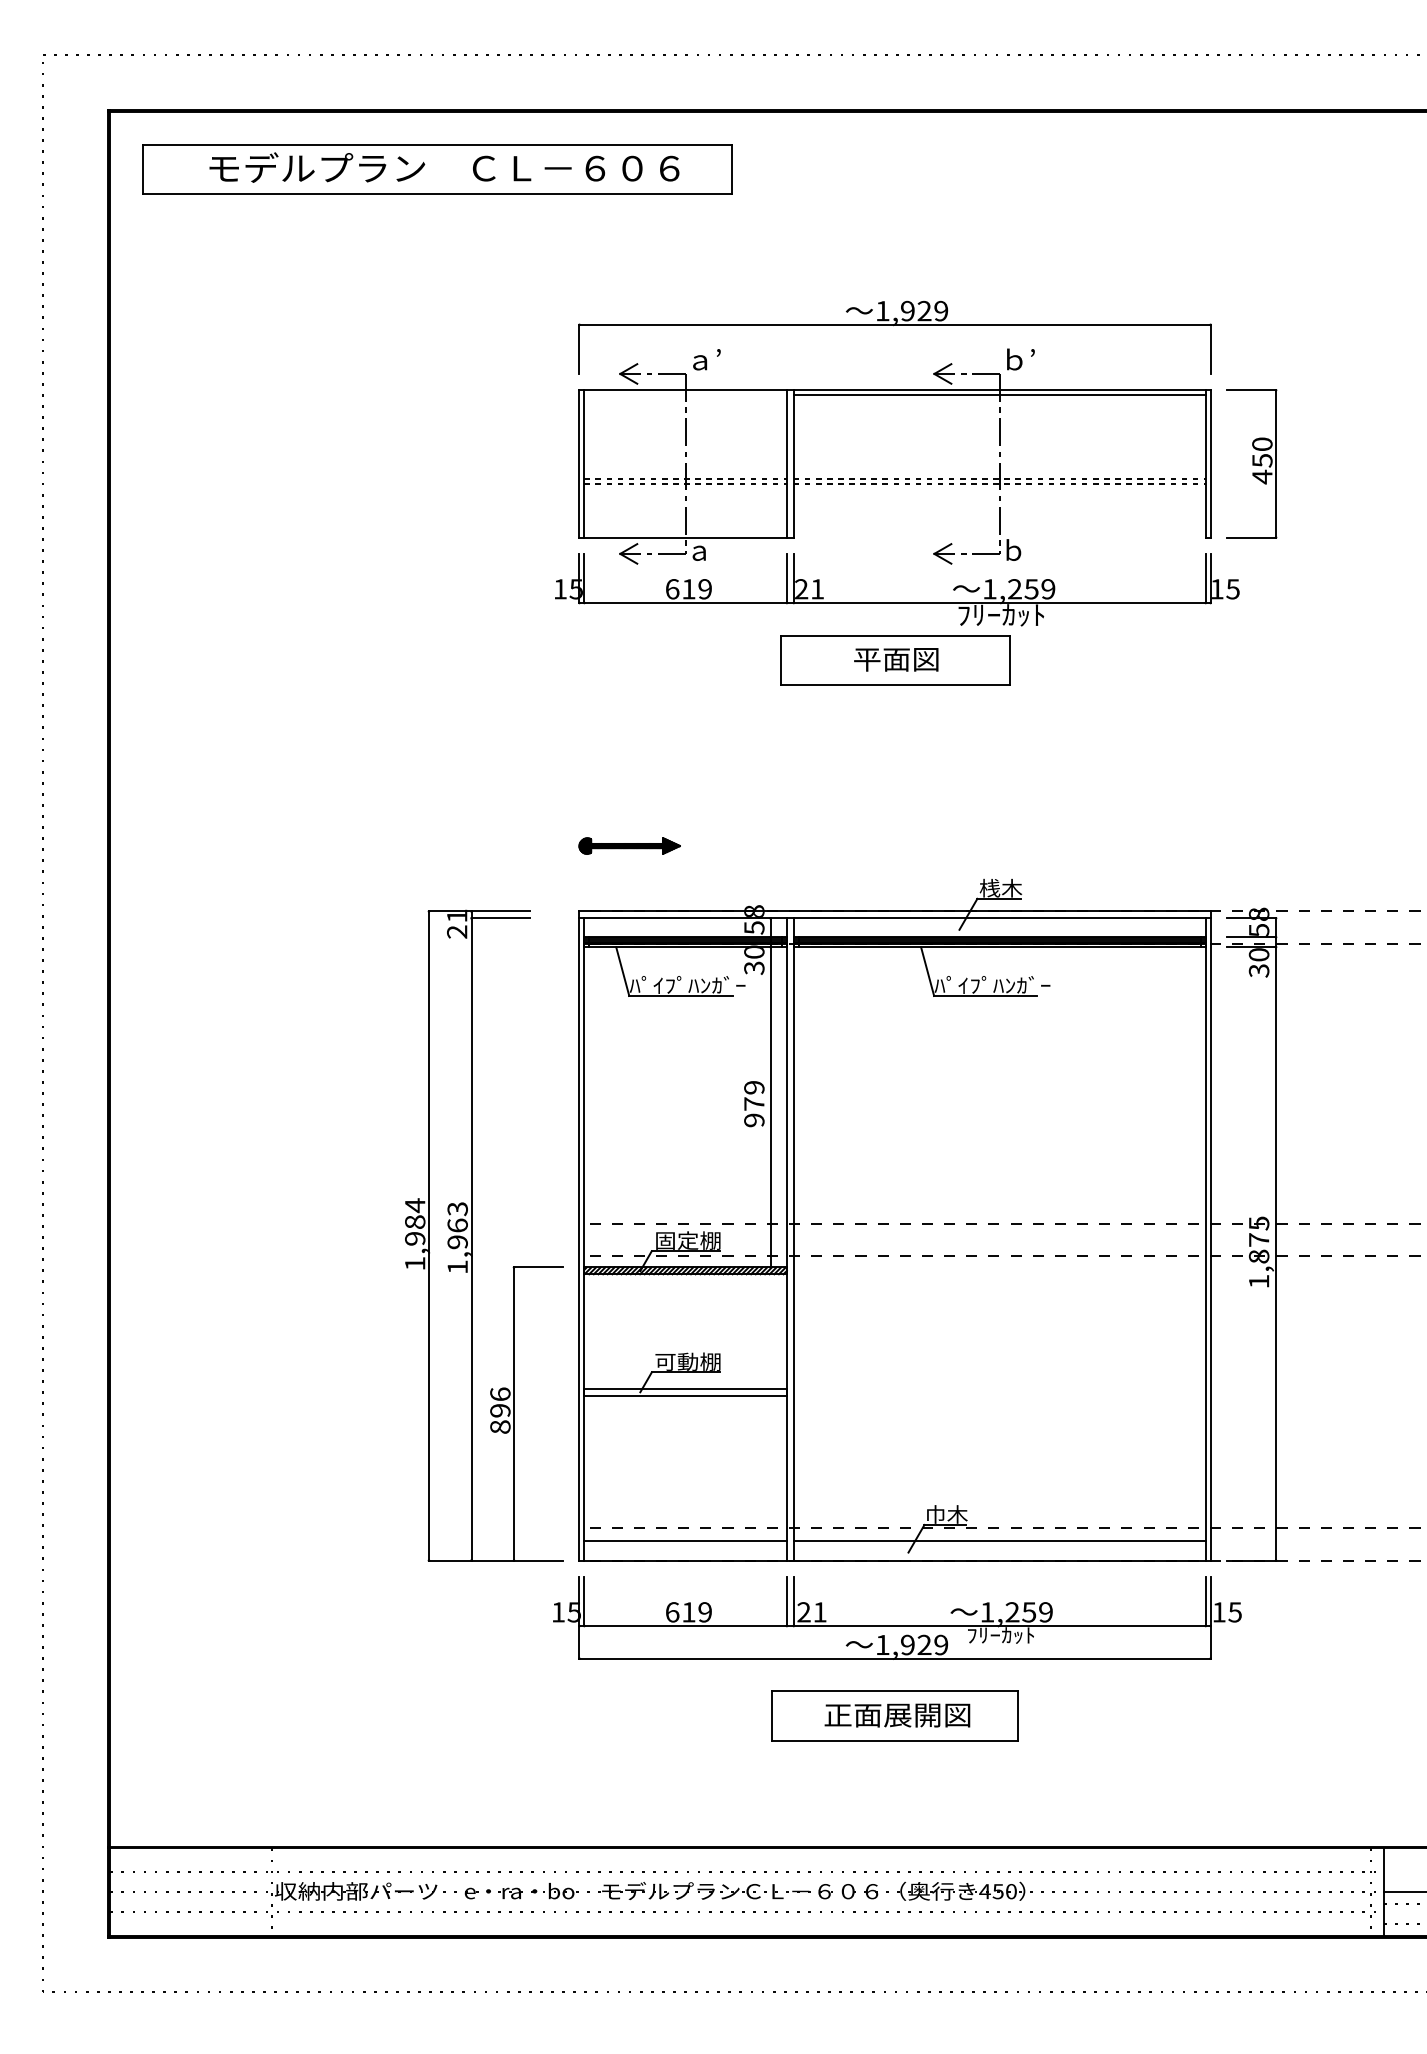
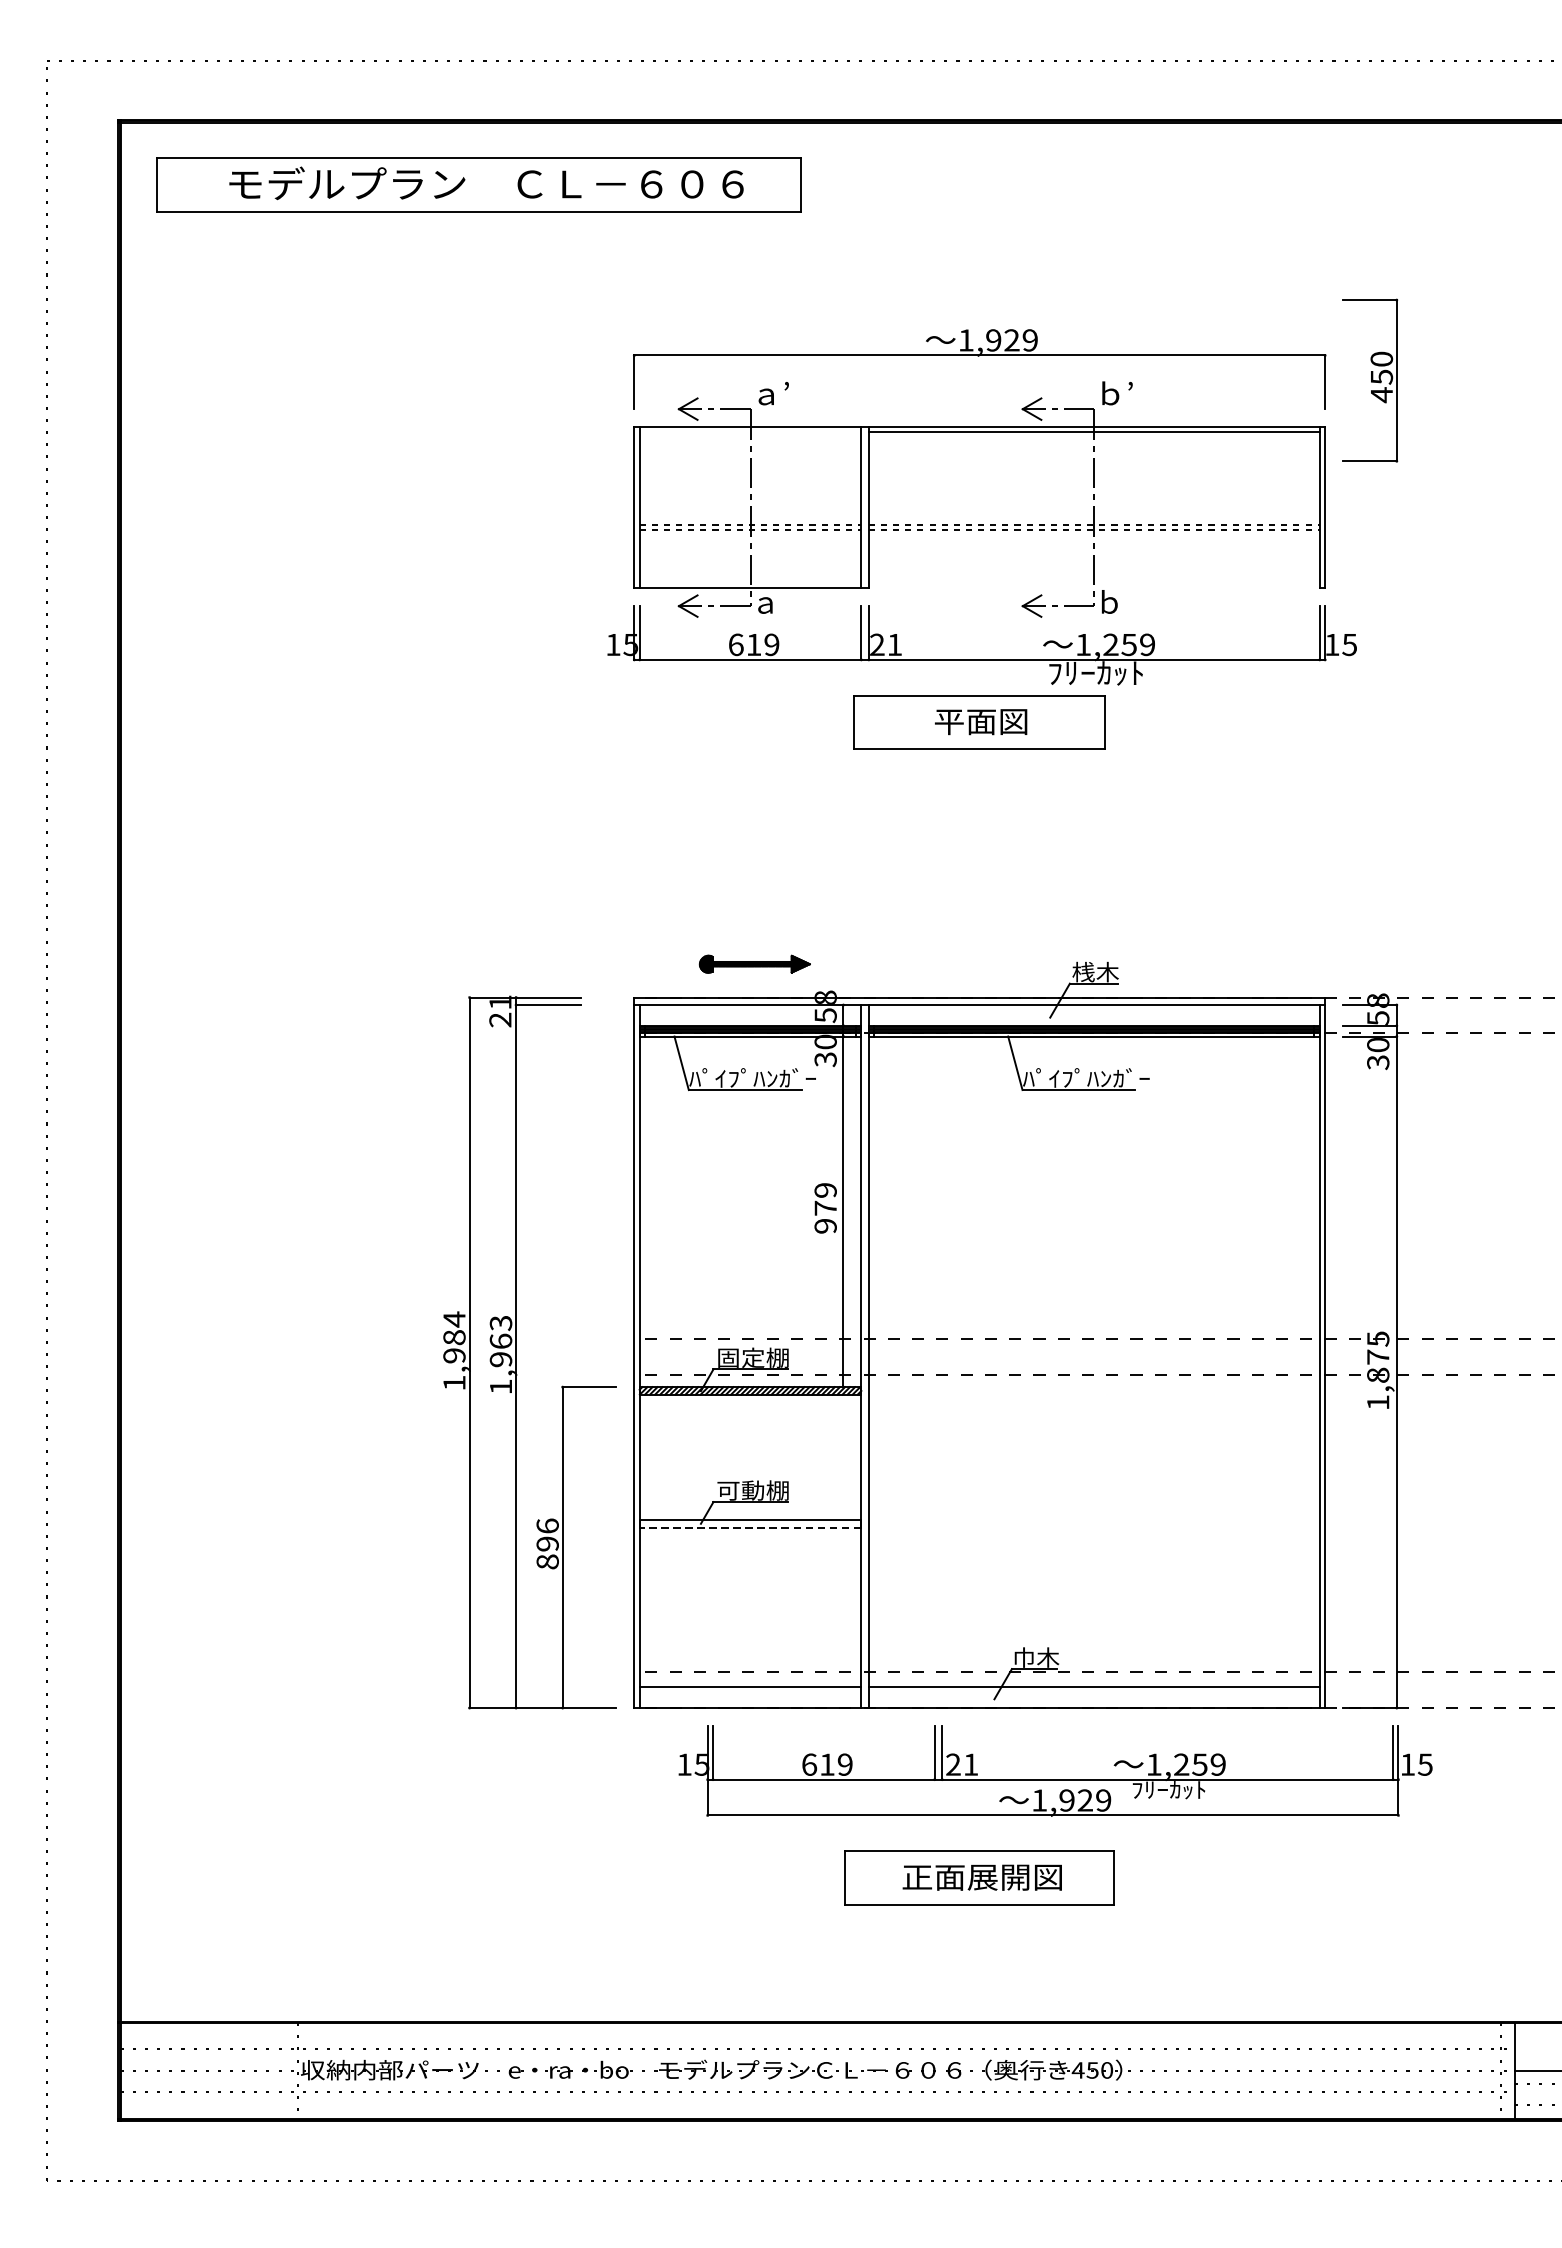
part: (1251, 463) -> (1369, 380), moved
part: (629, 845) -> (754, 963), moved
line: (685, 1395) -> (750, 1527), solid -> dashed
part: (897, 1625) -> (1055, 1779), moved

